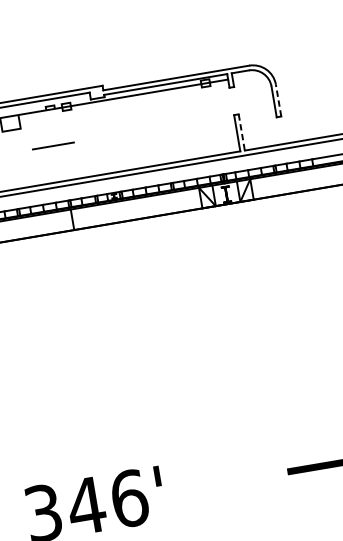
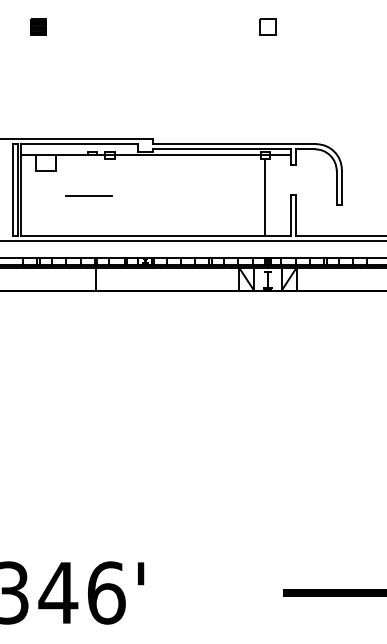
line: (278, 100) -> (341, 187), dashed -> solid
line: (210, 121) -> (264, 197), added
line: (241, 132) -> (295, 215), dashed -> solid

